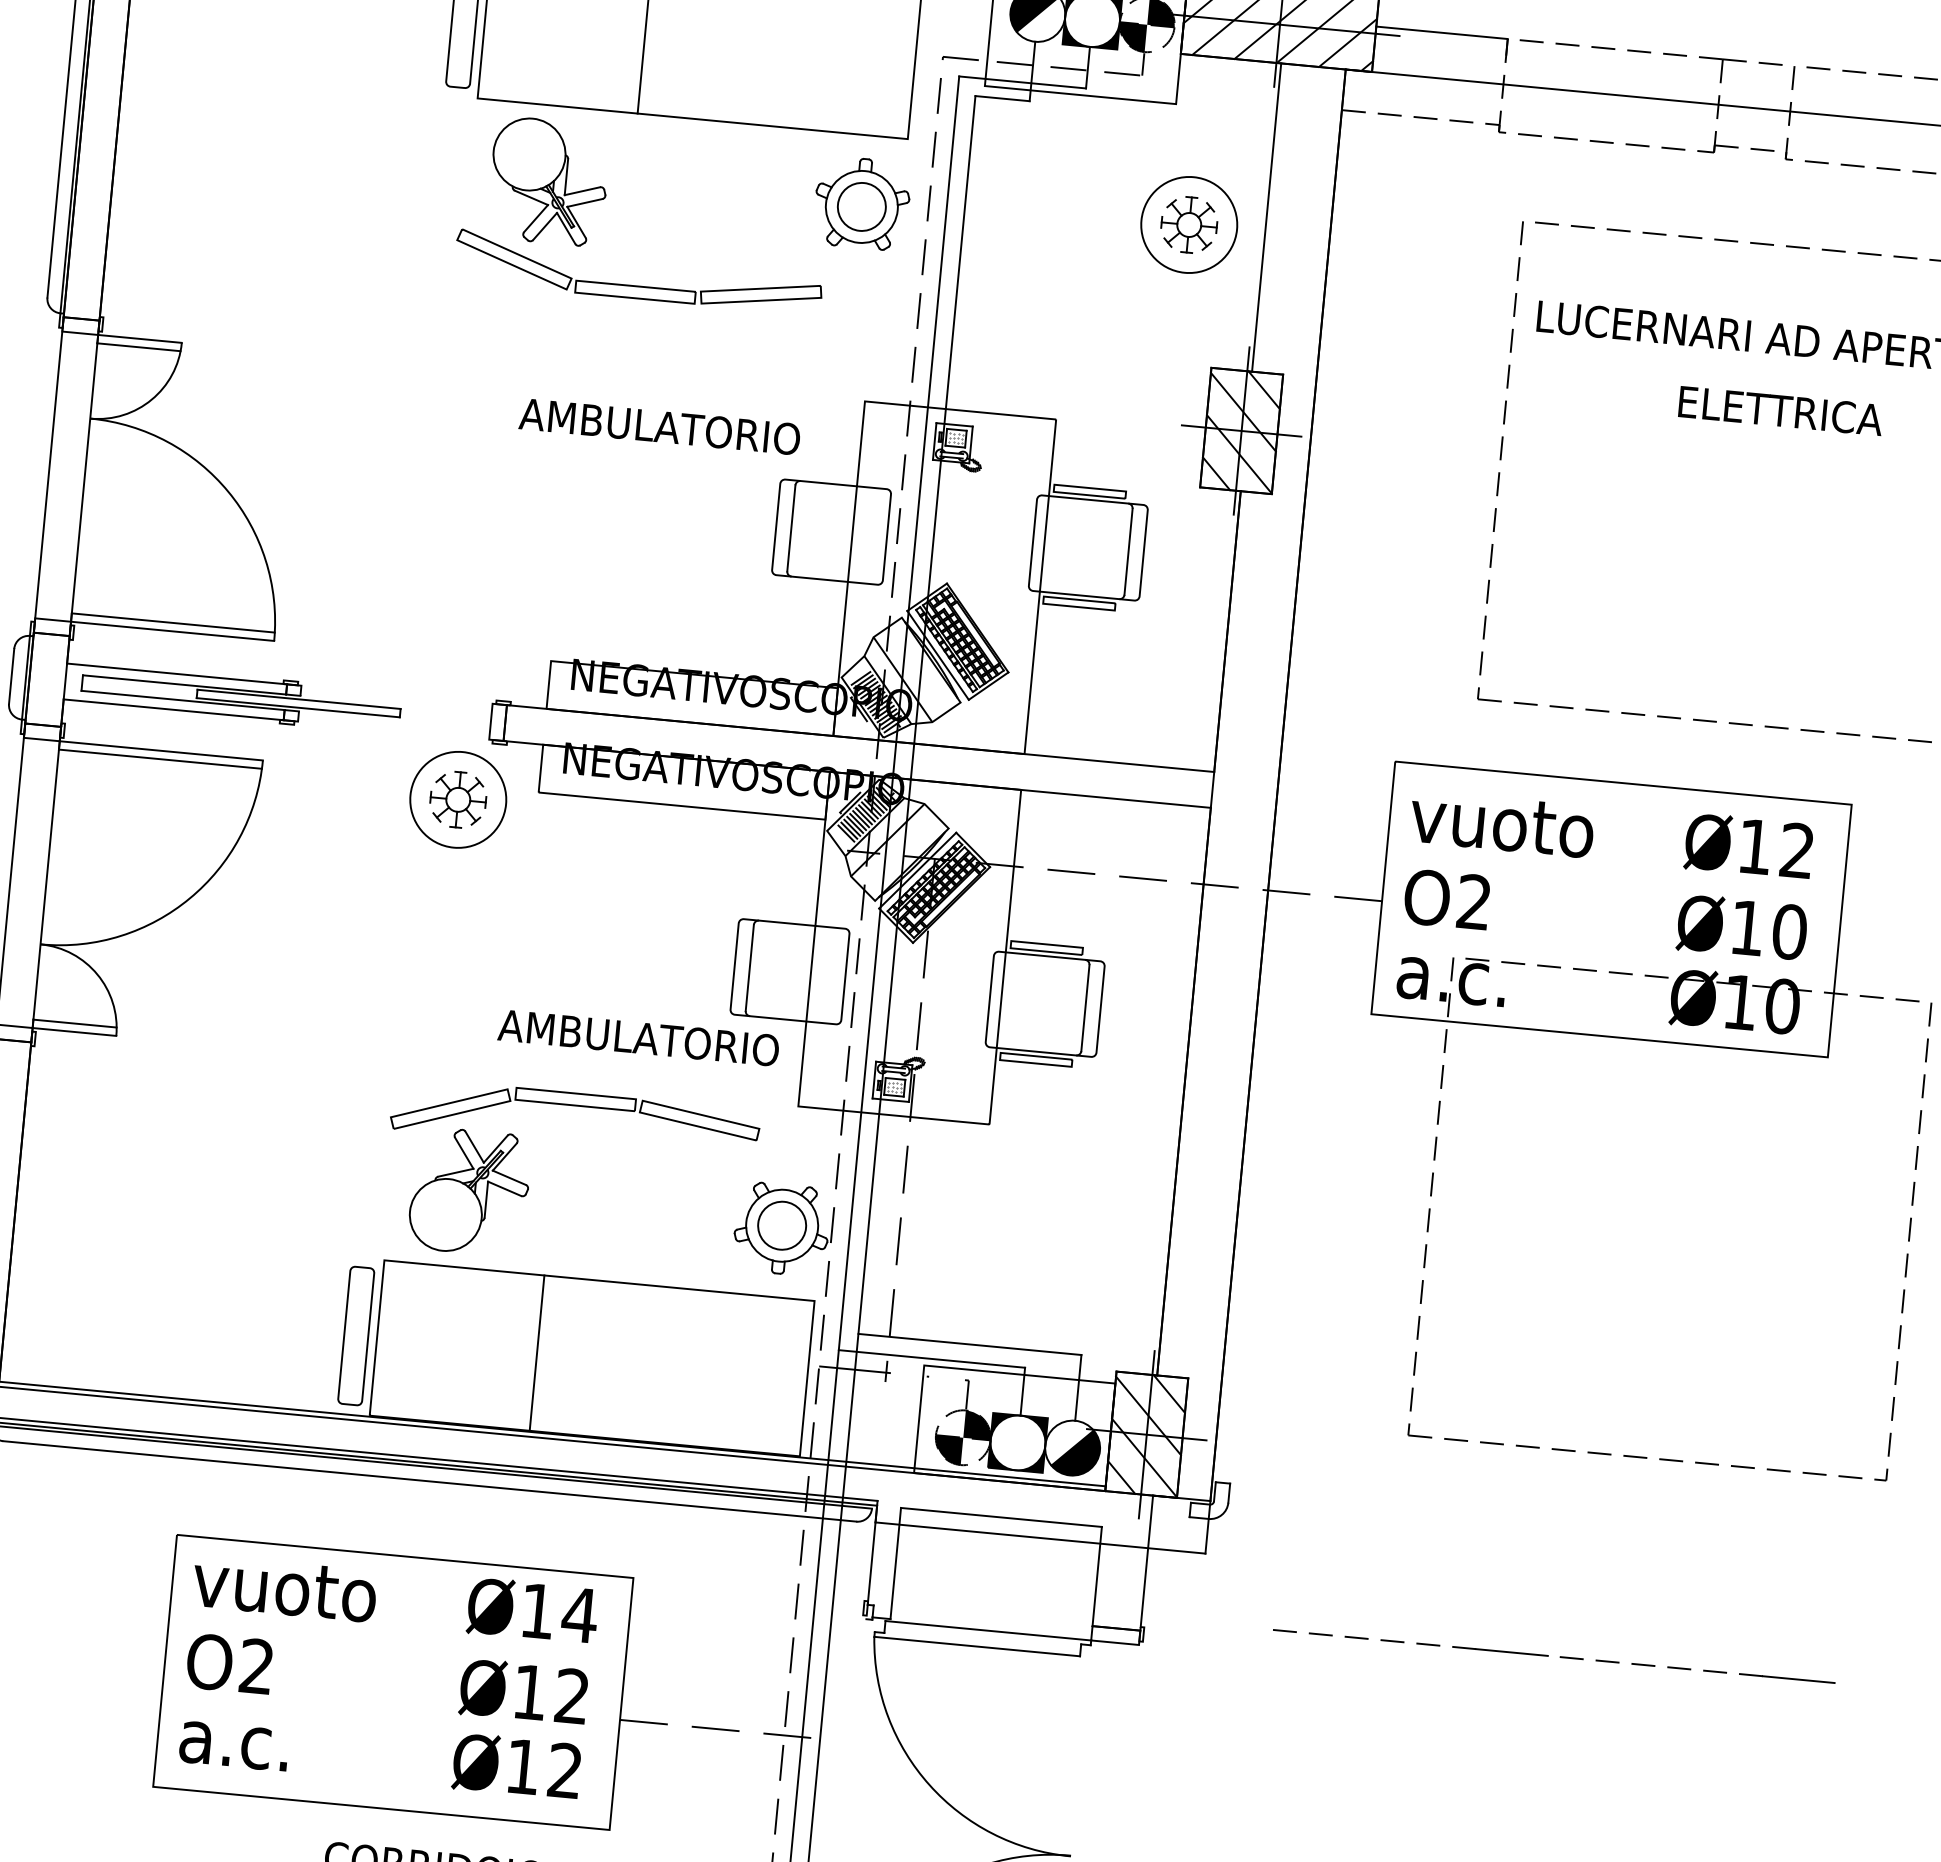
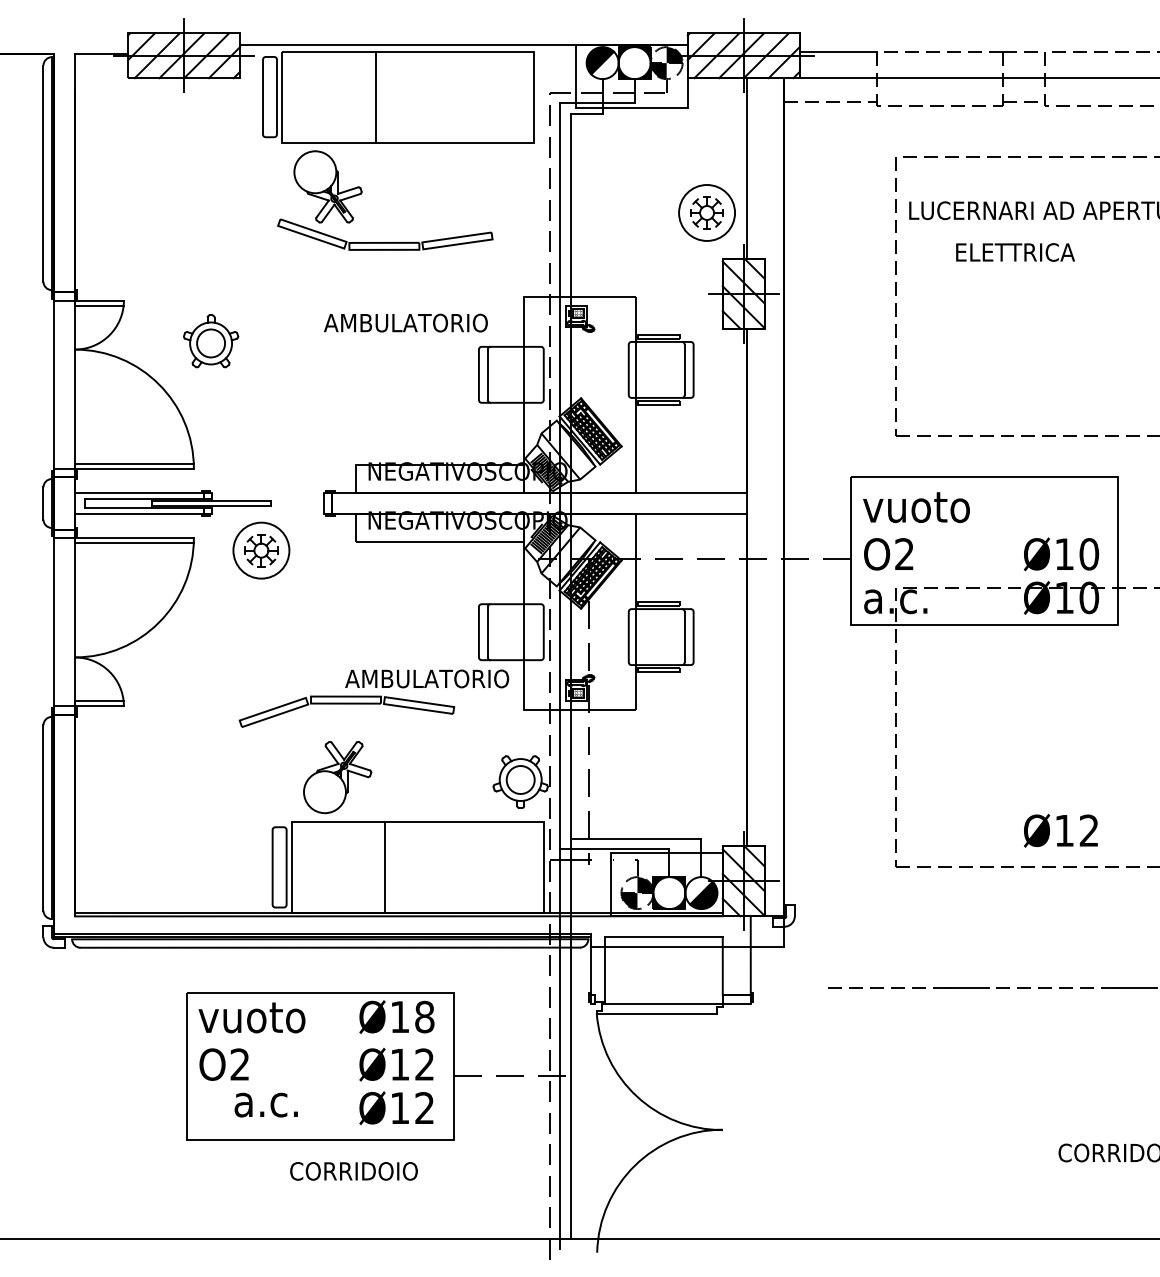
part: (862, 203) -> (211, 341), moved
part: (1188, 224) -> (706, 212), moved
text: (1780, 411) -> (1015, 252), moved
part: (458, 799) -> (261, 550), moved
text: (1748, 845) -> (1060, 830), moved
part: (575, 1107) -> (346, 704), moved
text: (579, 1614) -> (424, 1016), Ø14 -> Ø18
text: (232, 1745) -> (265, 1104), moved

